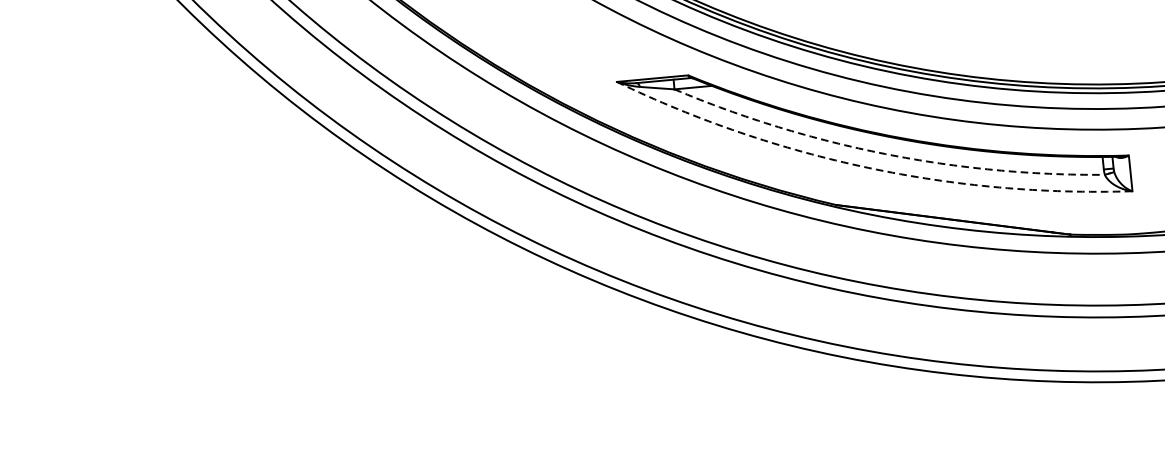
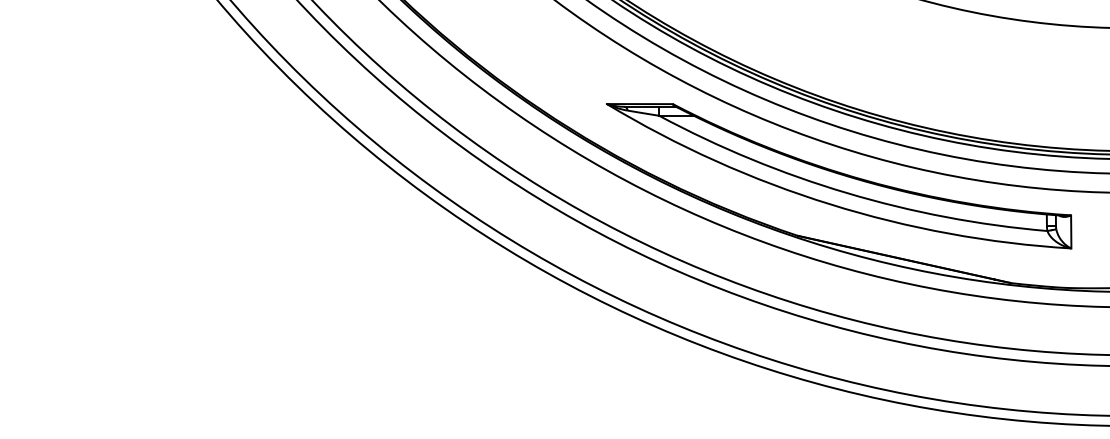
arc: (885, 154) -> (847, 193), dashed -> solid
arc: (868, 167) -> (830, 204), dashed -> solid

